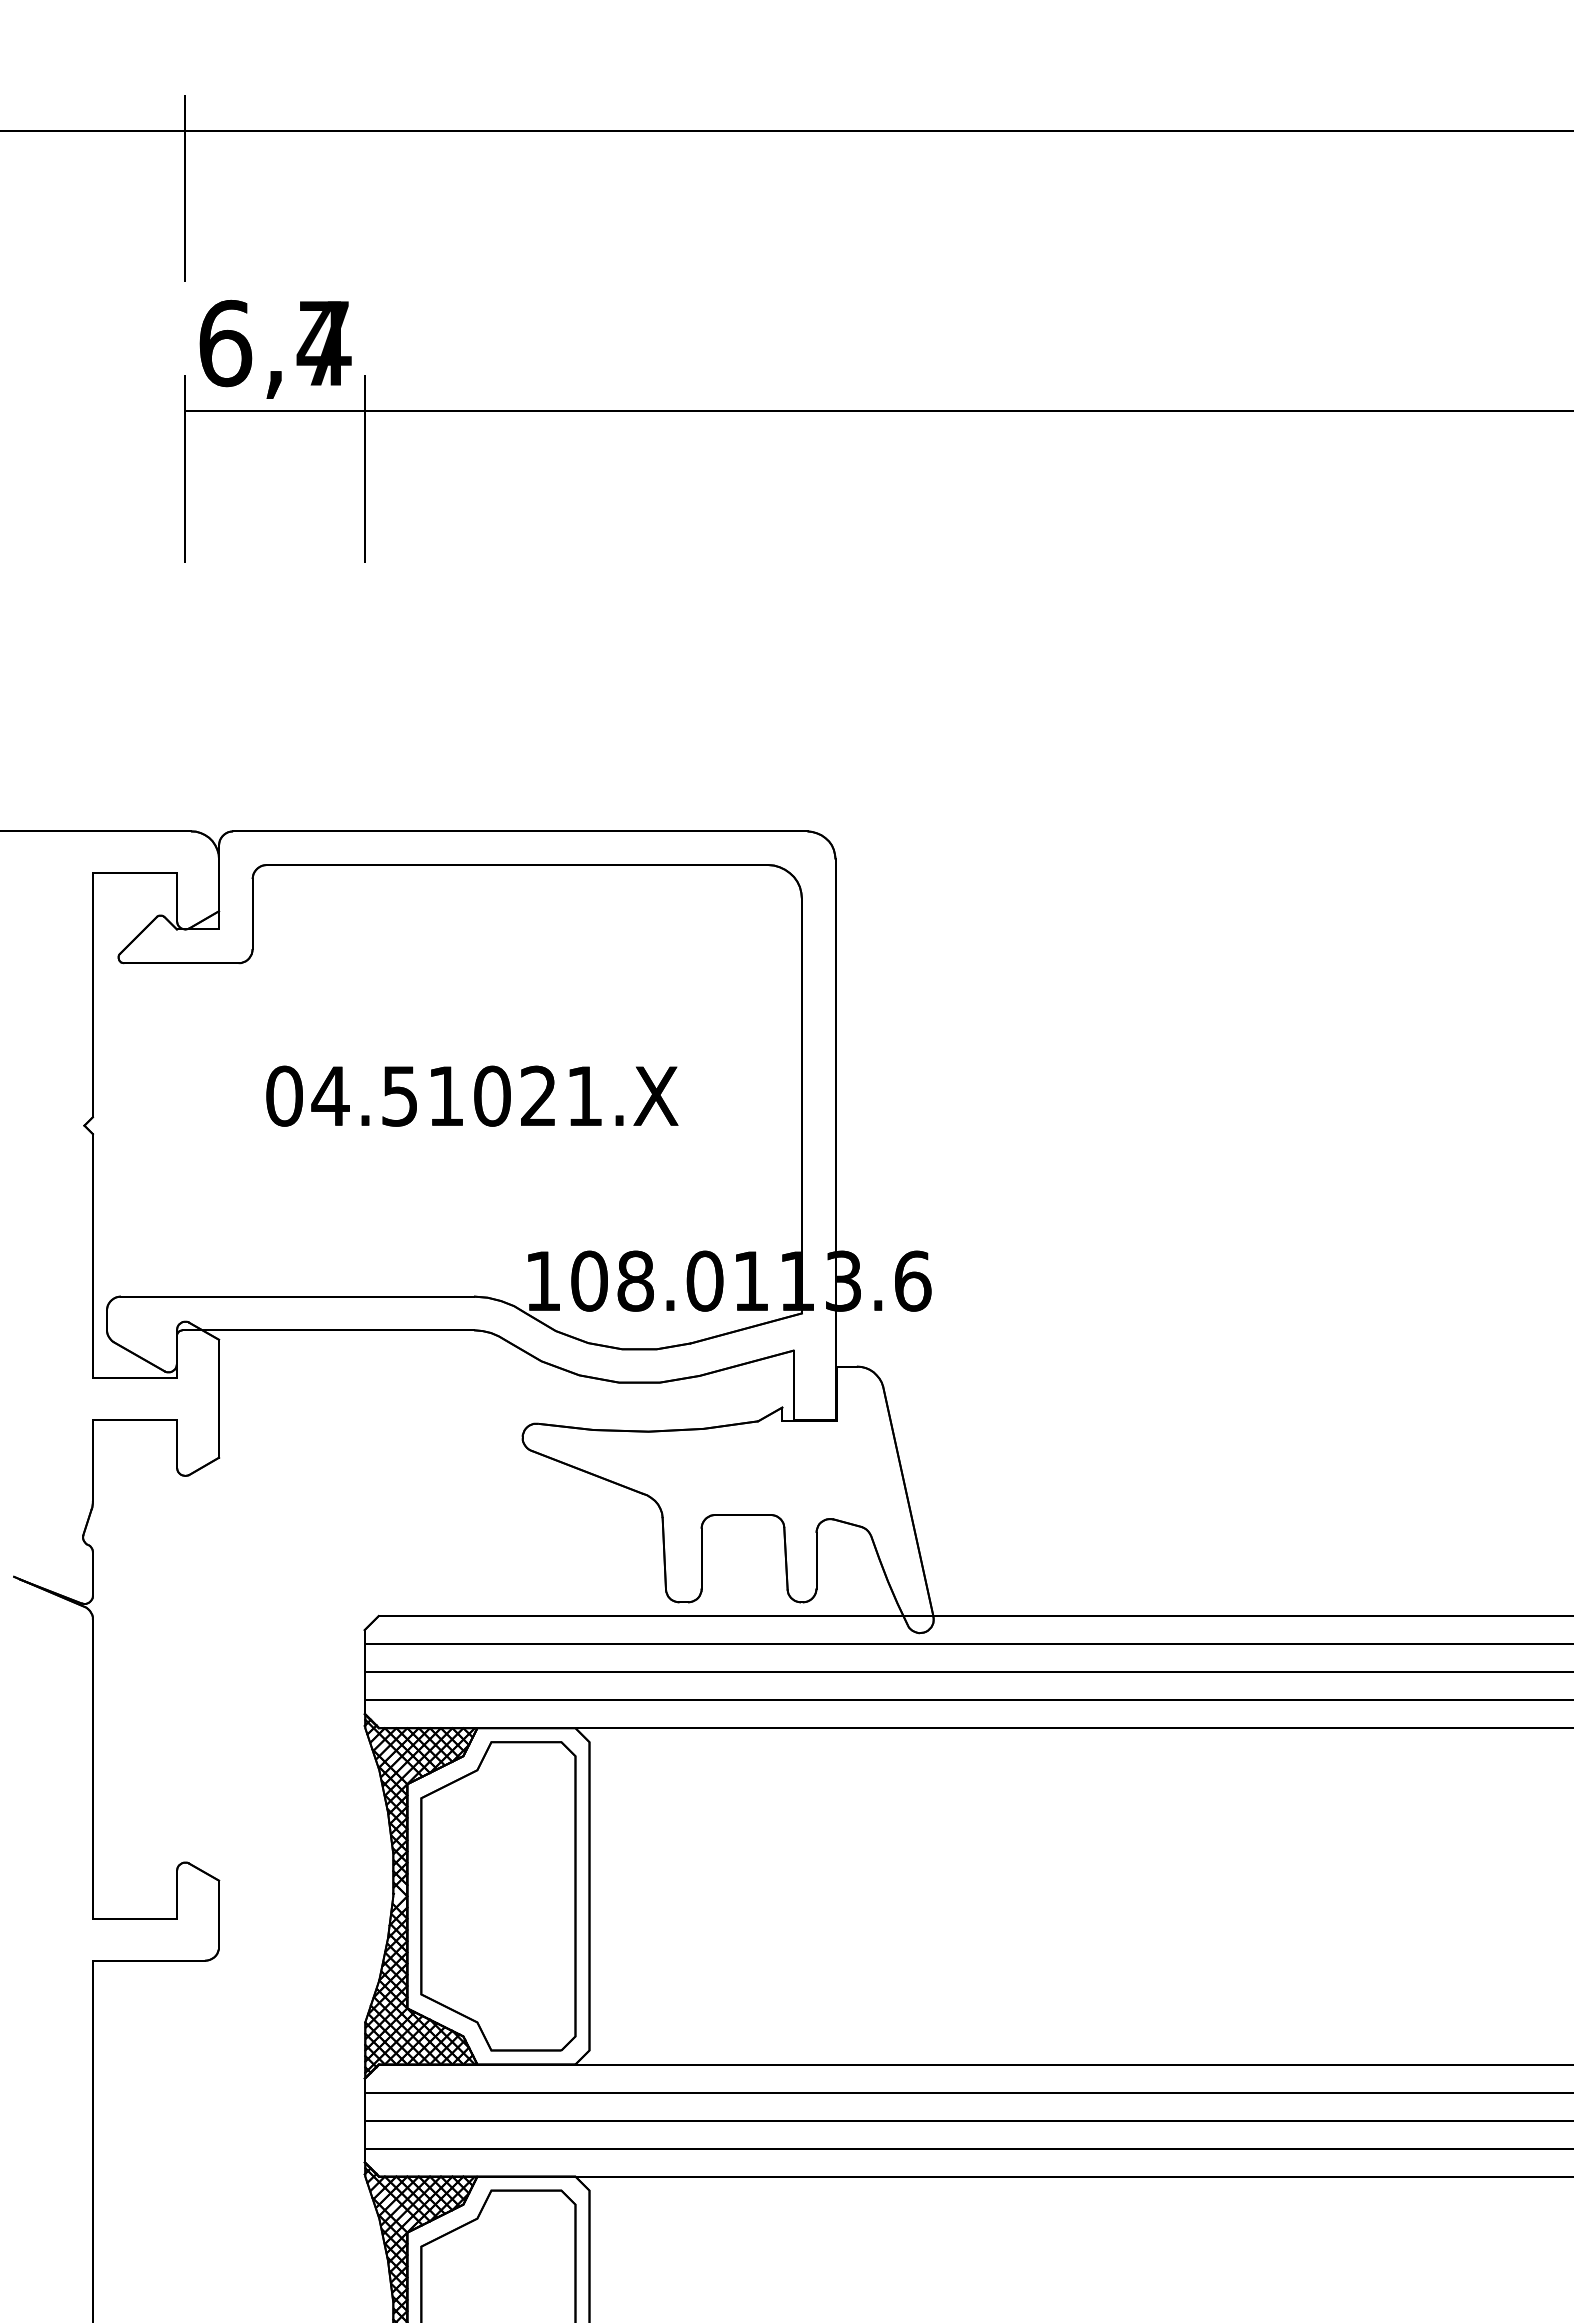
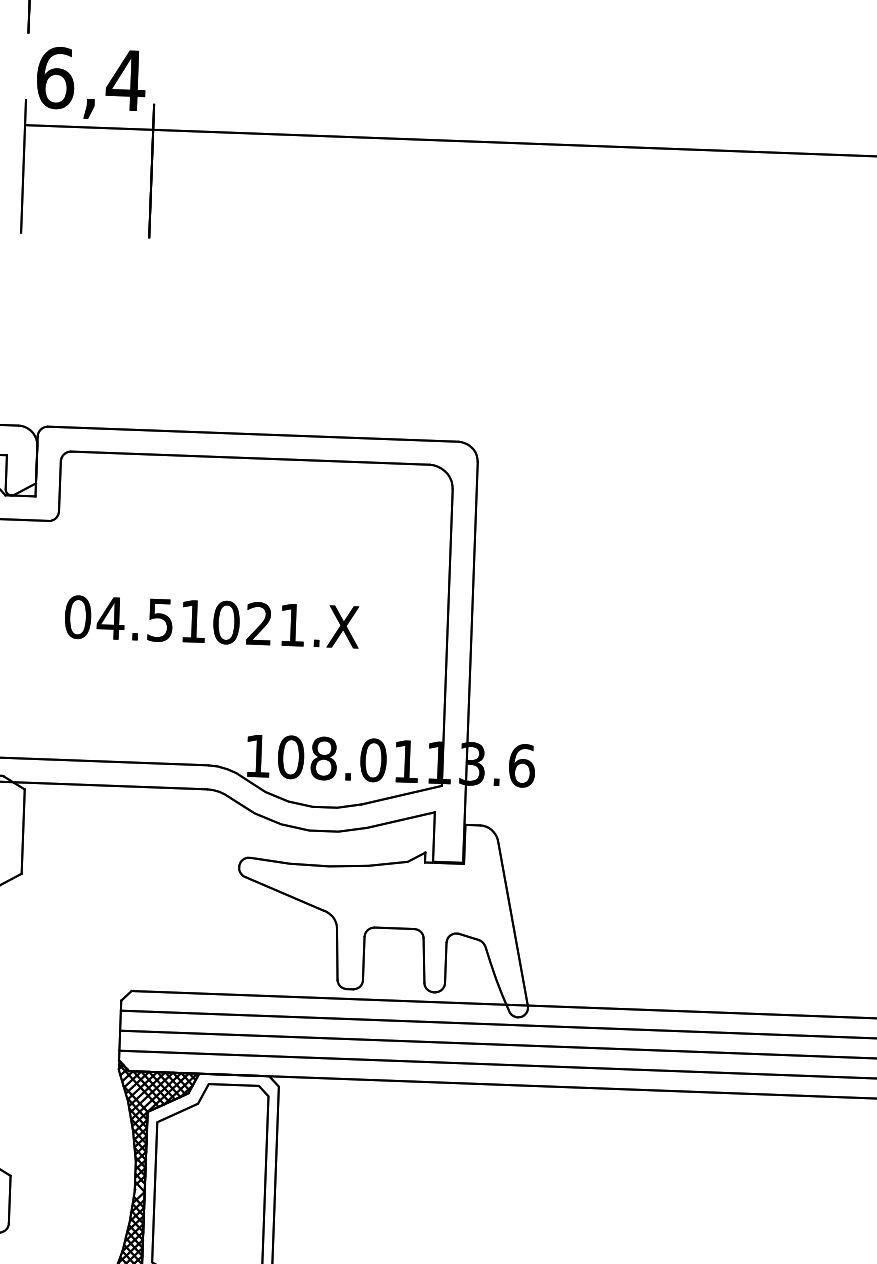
text: (323, 343) -> (125, 80), 6,7 -> 6,4

